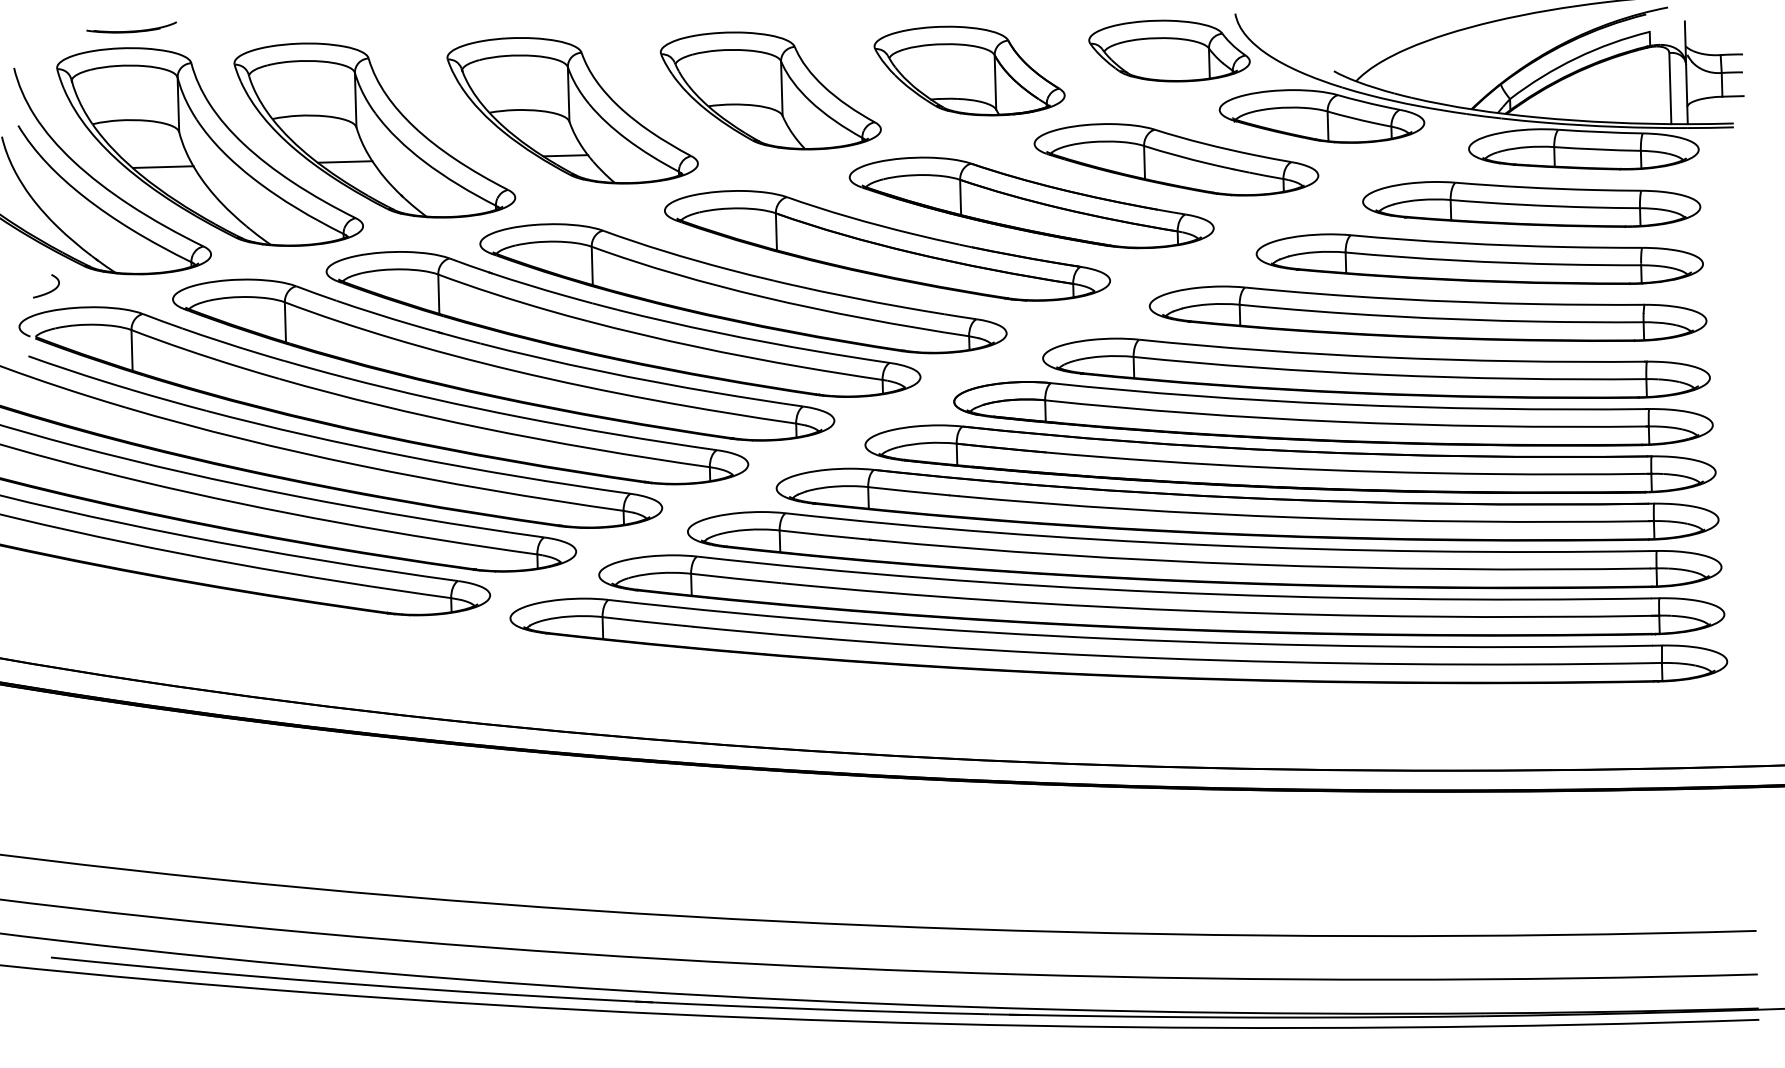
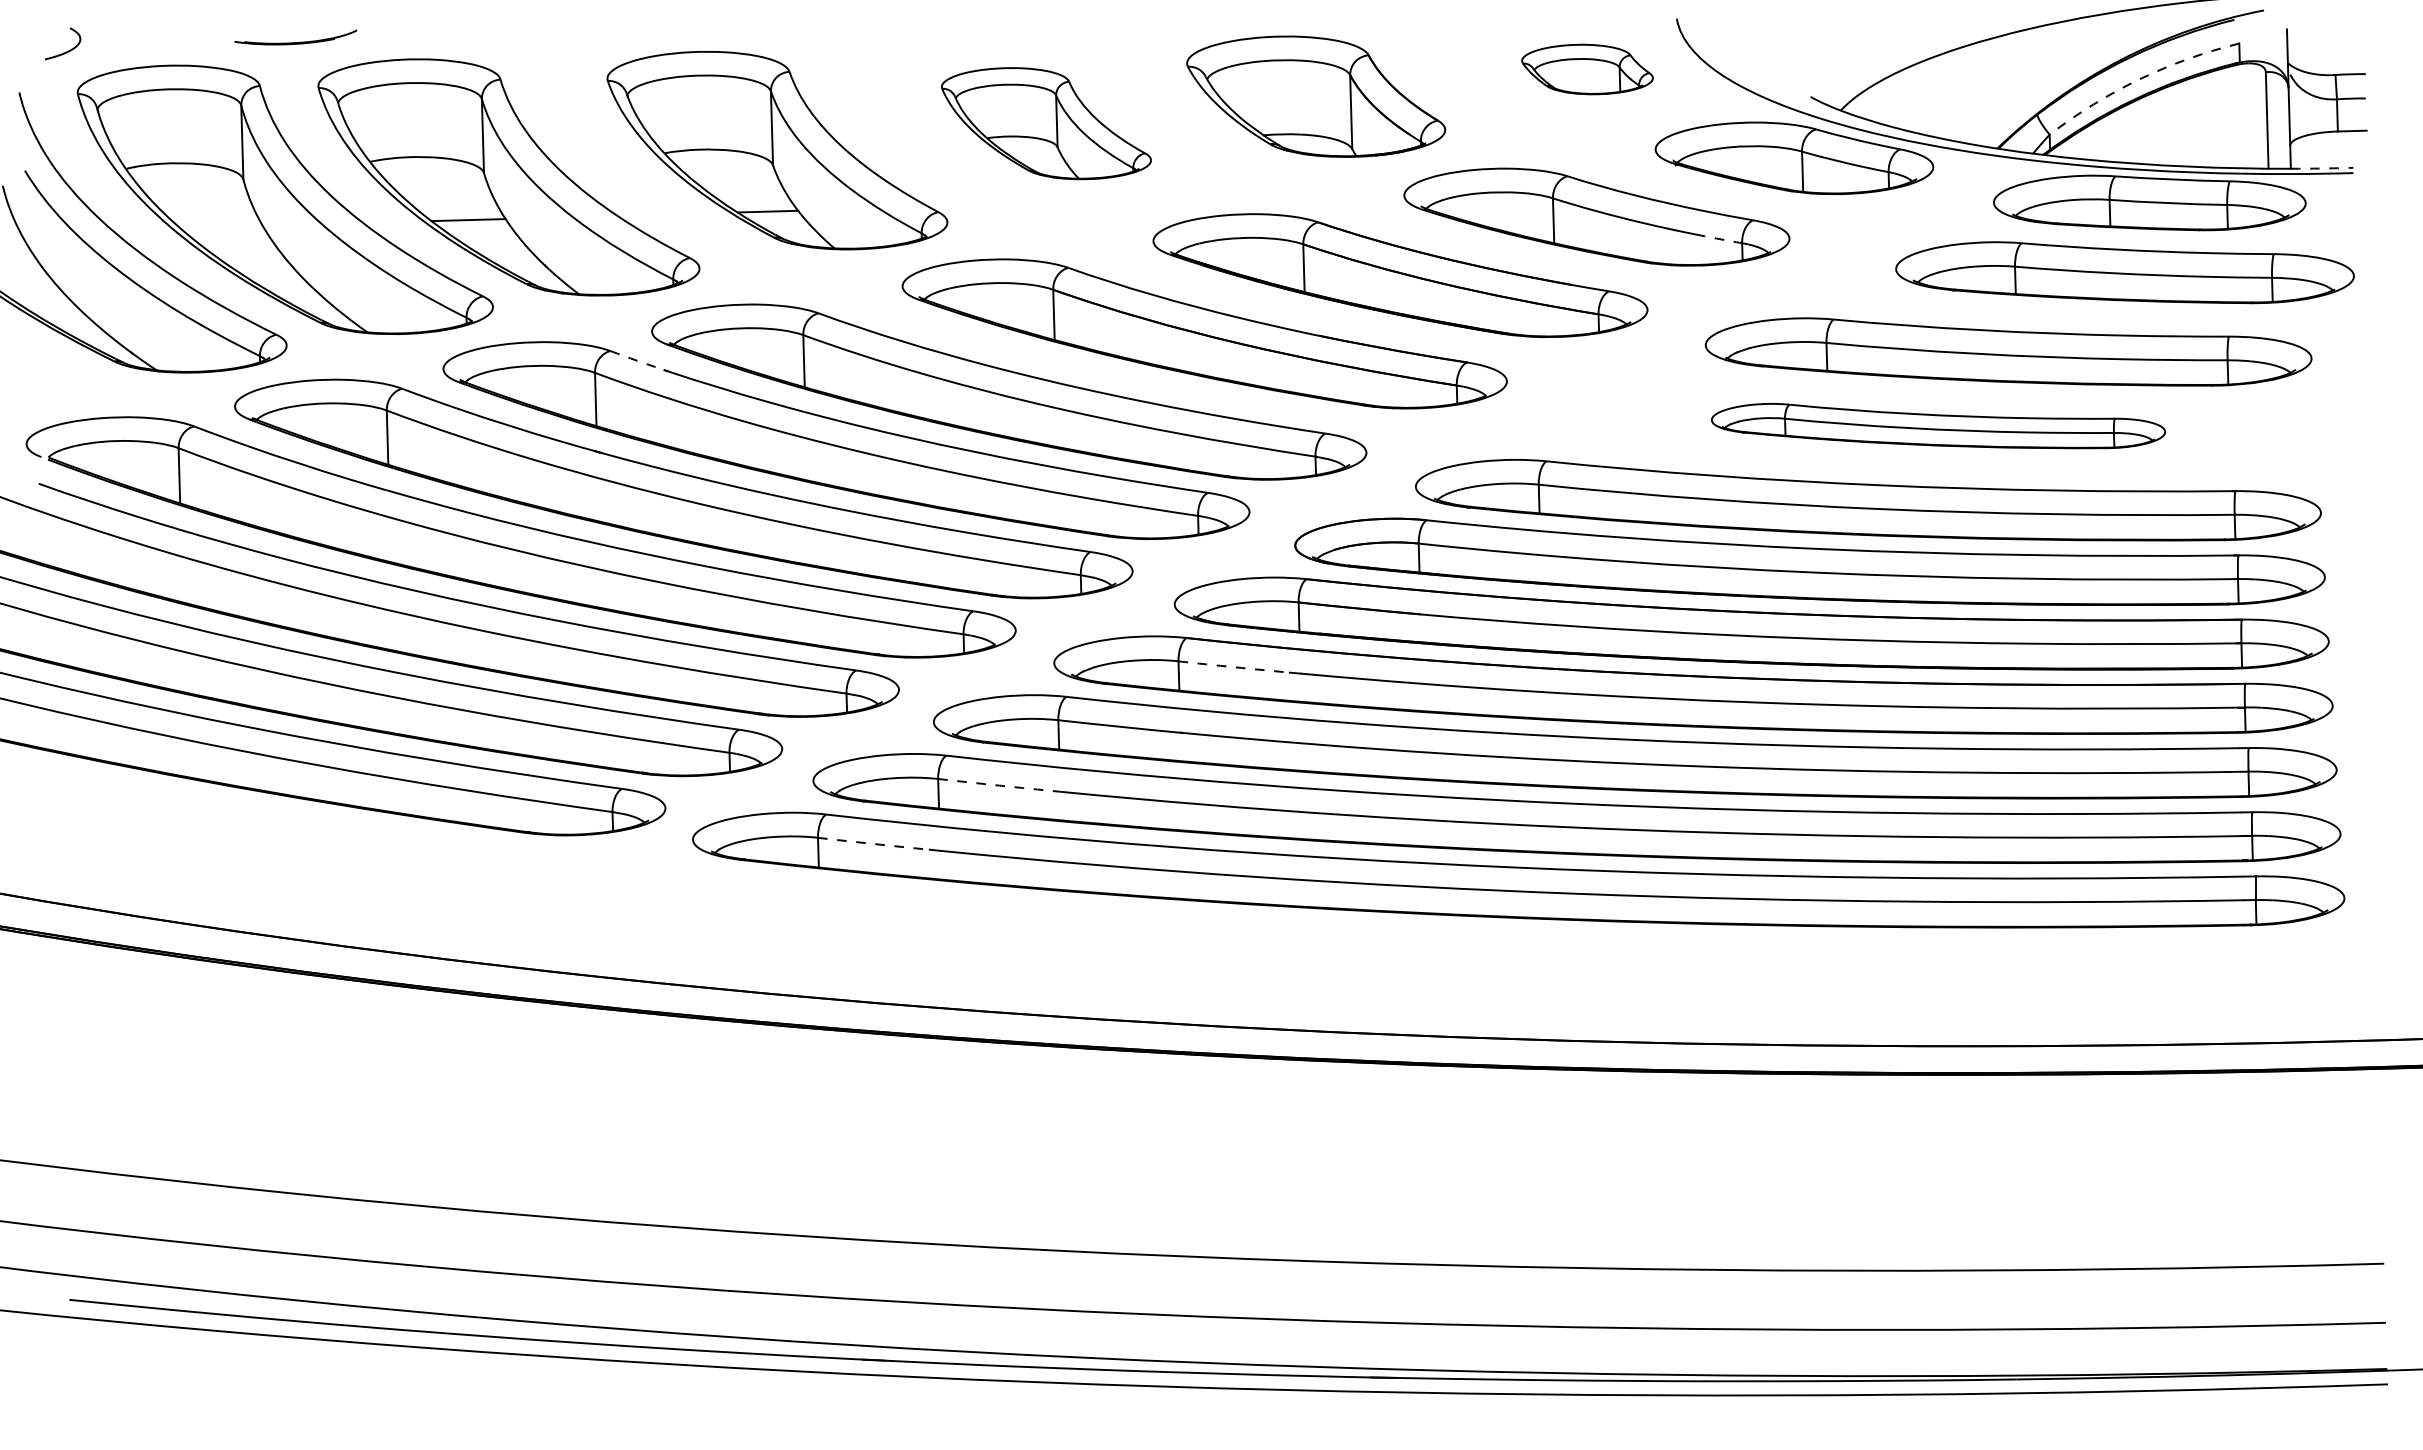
part: (131, 27) -> (295, 37), moved
part: (1169, 51) -> (1587, 69), size x0.6
arc: (1576, 58) -> (2139, 79), solid -> dashed
part: (770, 90) -> (1046, 123), size x0.7
arc: (1711, 123) -> (2322, 168), solid -> dashed
line: (163, 166) -> (221, 226), removed
arc: (1266, 176) -> (1719, 239), solid -> dashed
part: (1531, 204) -> (2124, 272), moved
arc: (469, 265) -> (637, 360), solid -> dashed
curve: (48, 291) -> (65, 51), moved
part: (1428, 313) -> (1938, 425), size x0.6
arc: (909, 491) -> (1234, 667), solid -> dashed
arc: (736, 578) -> (999, 785), solid -> dashed
arc: (643, 622) -> (873, 844), solid -> dashed

